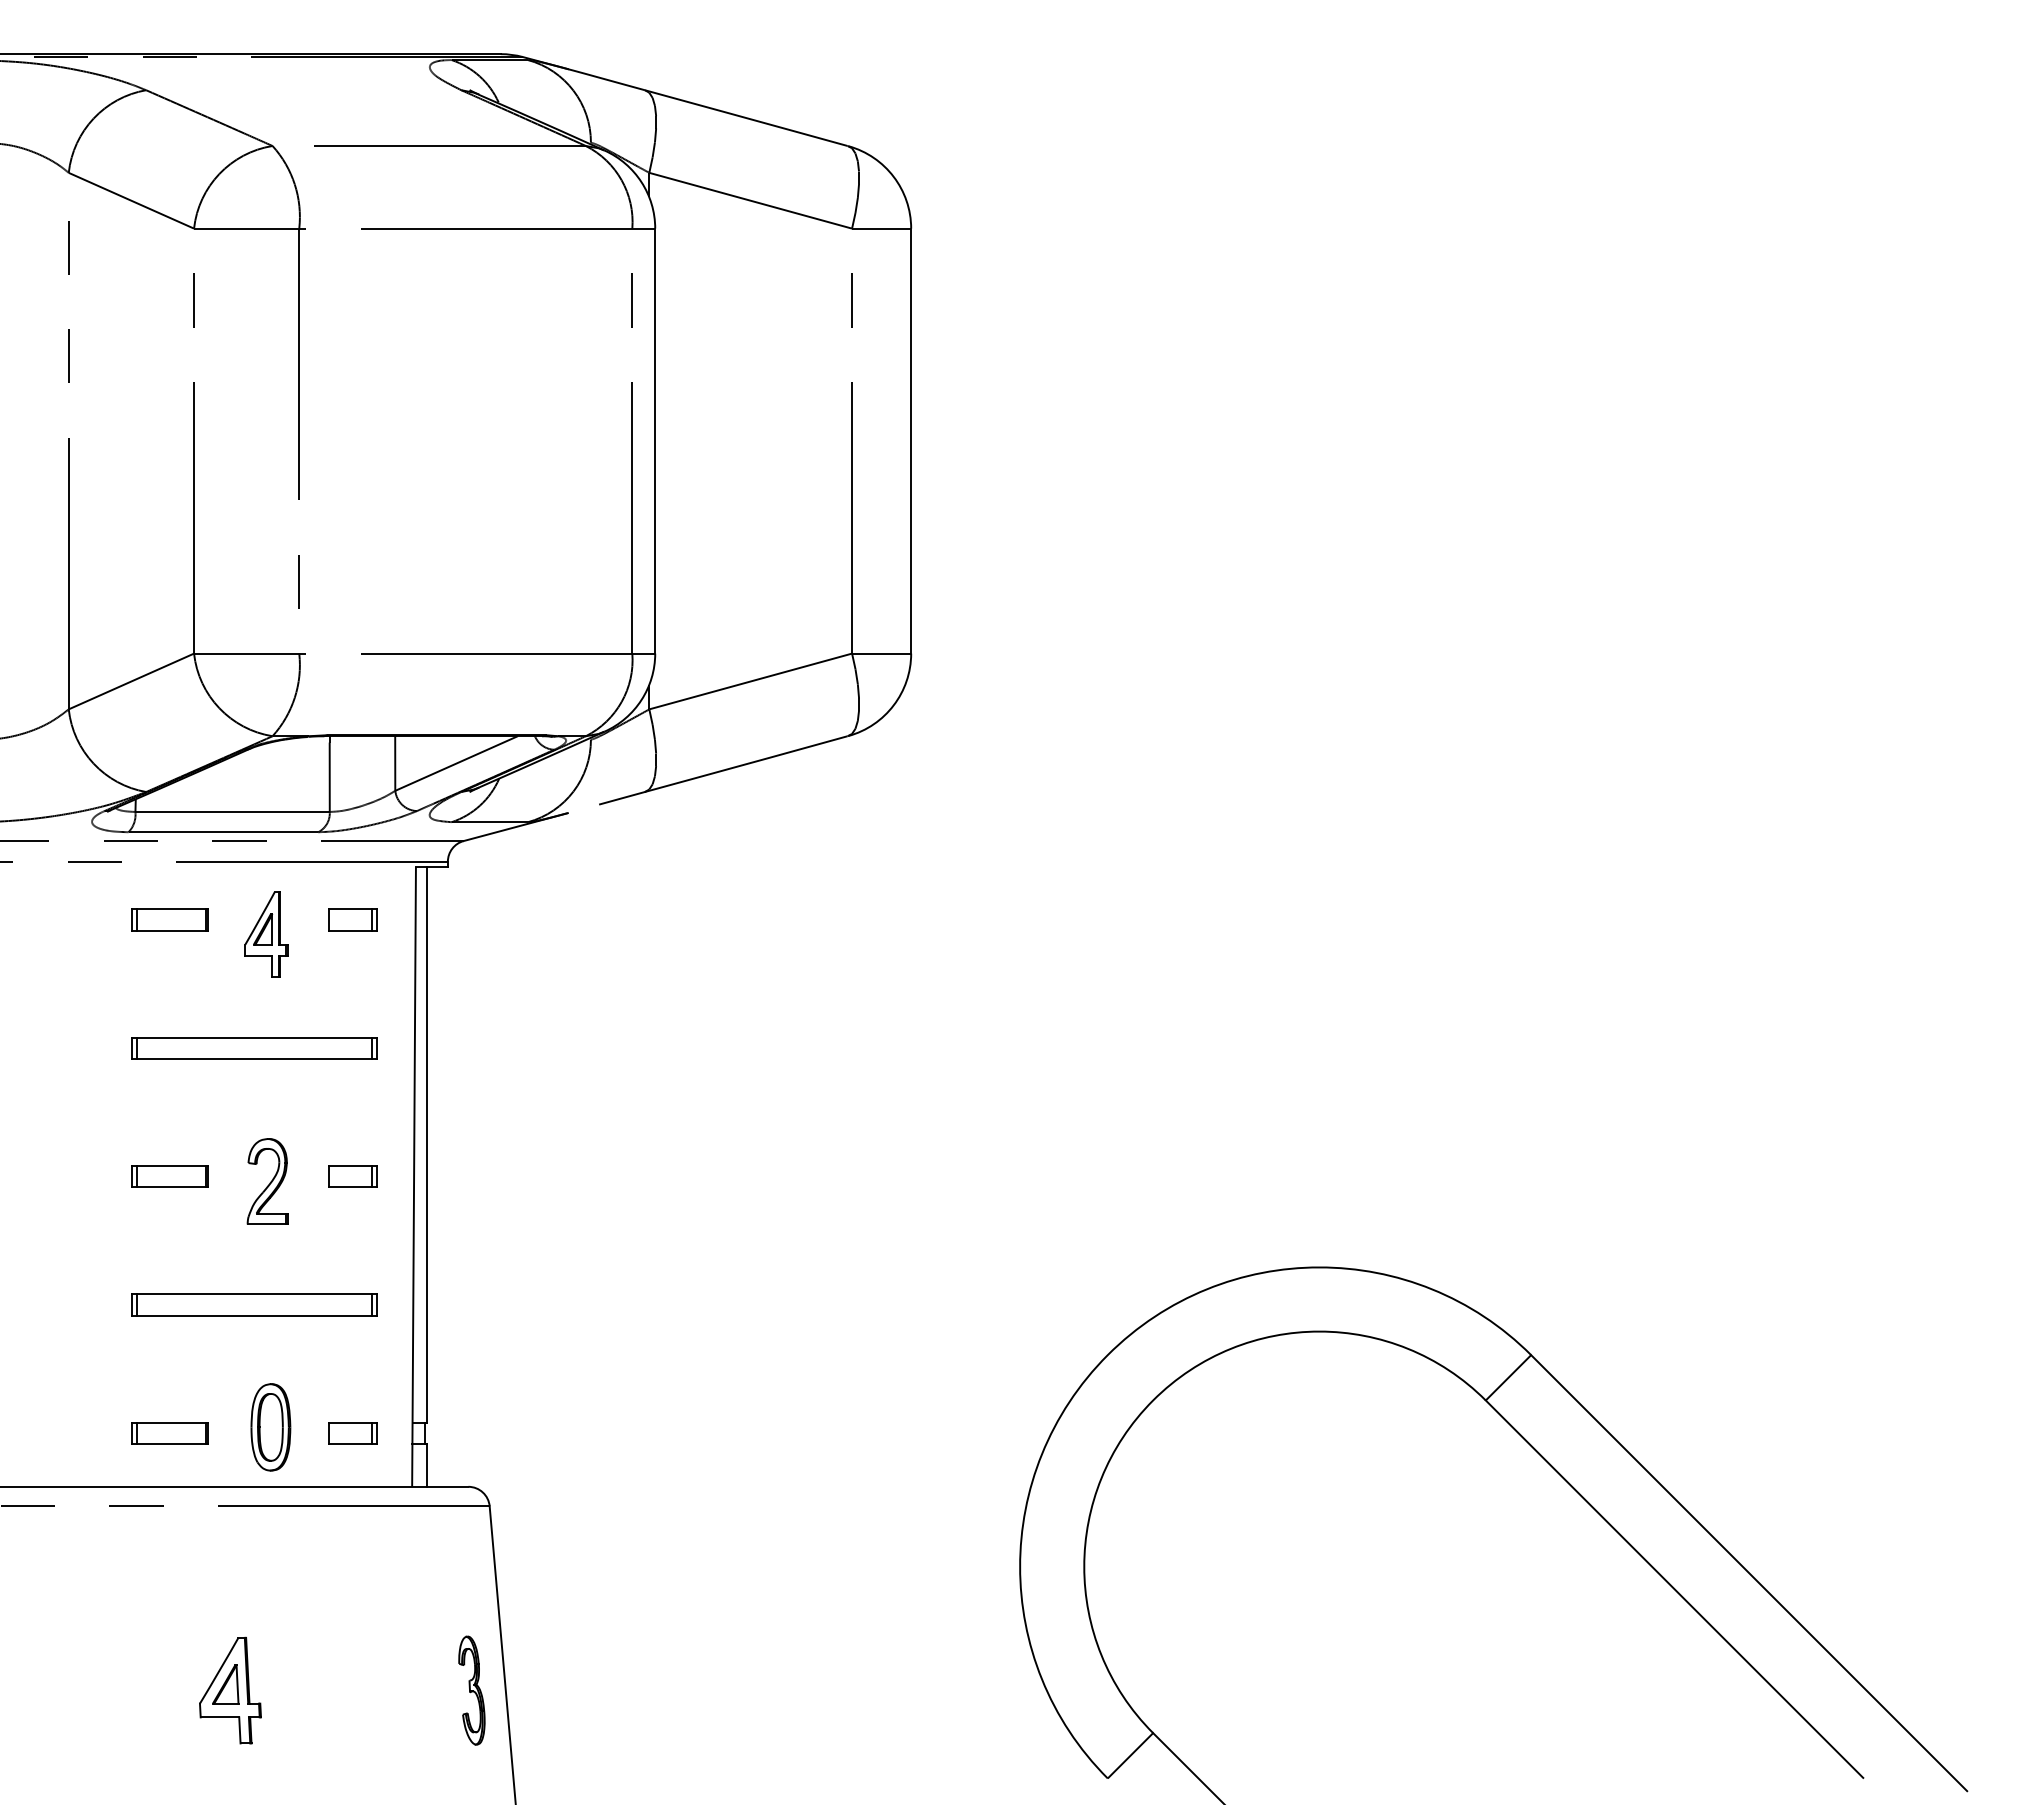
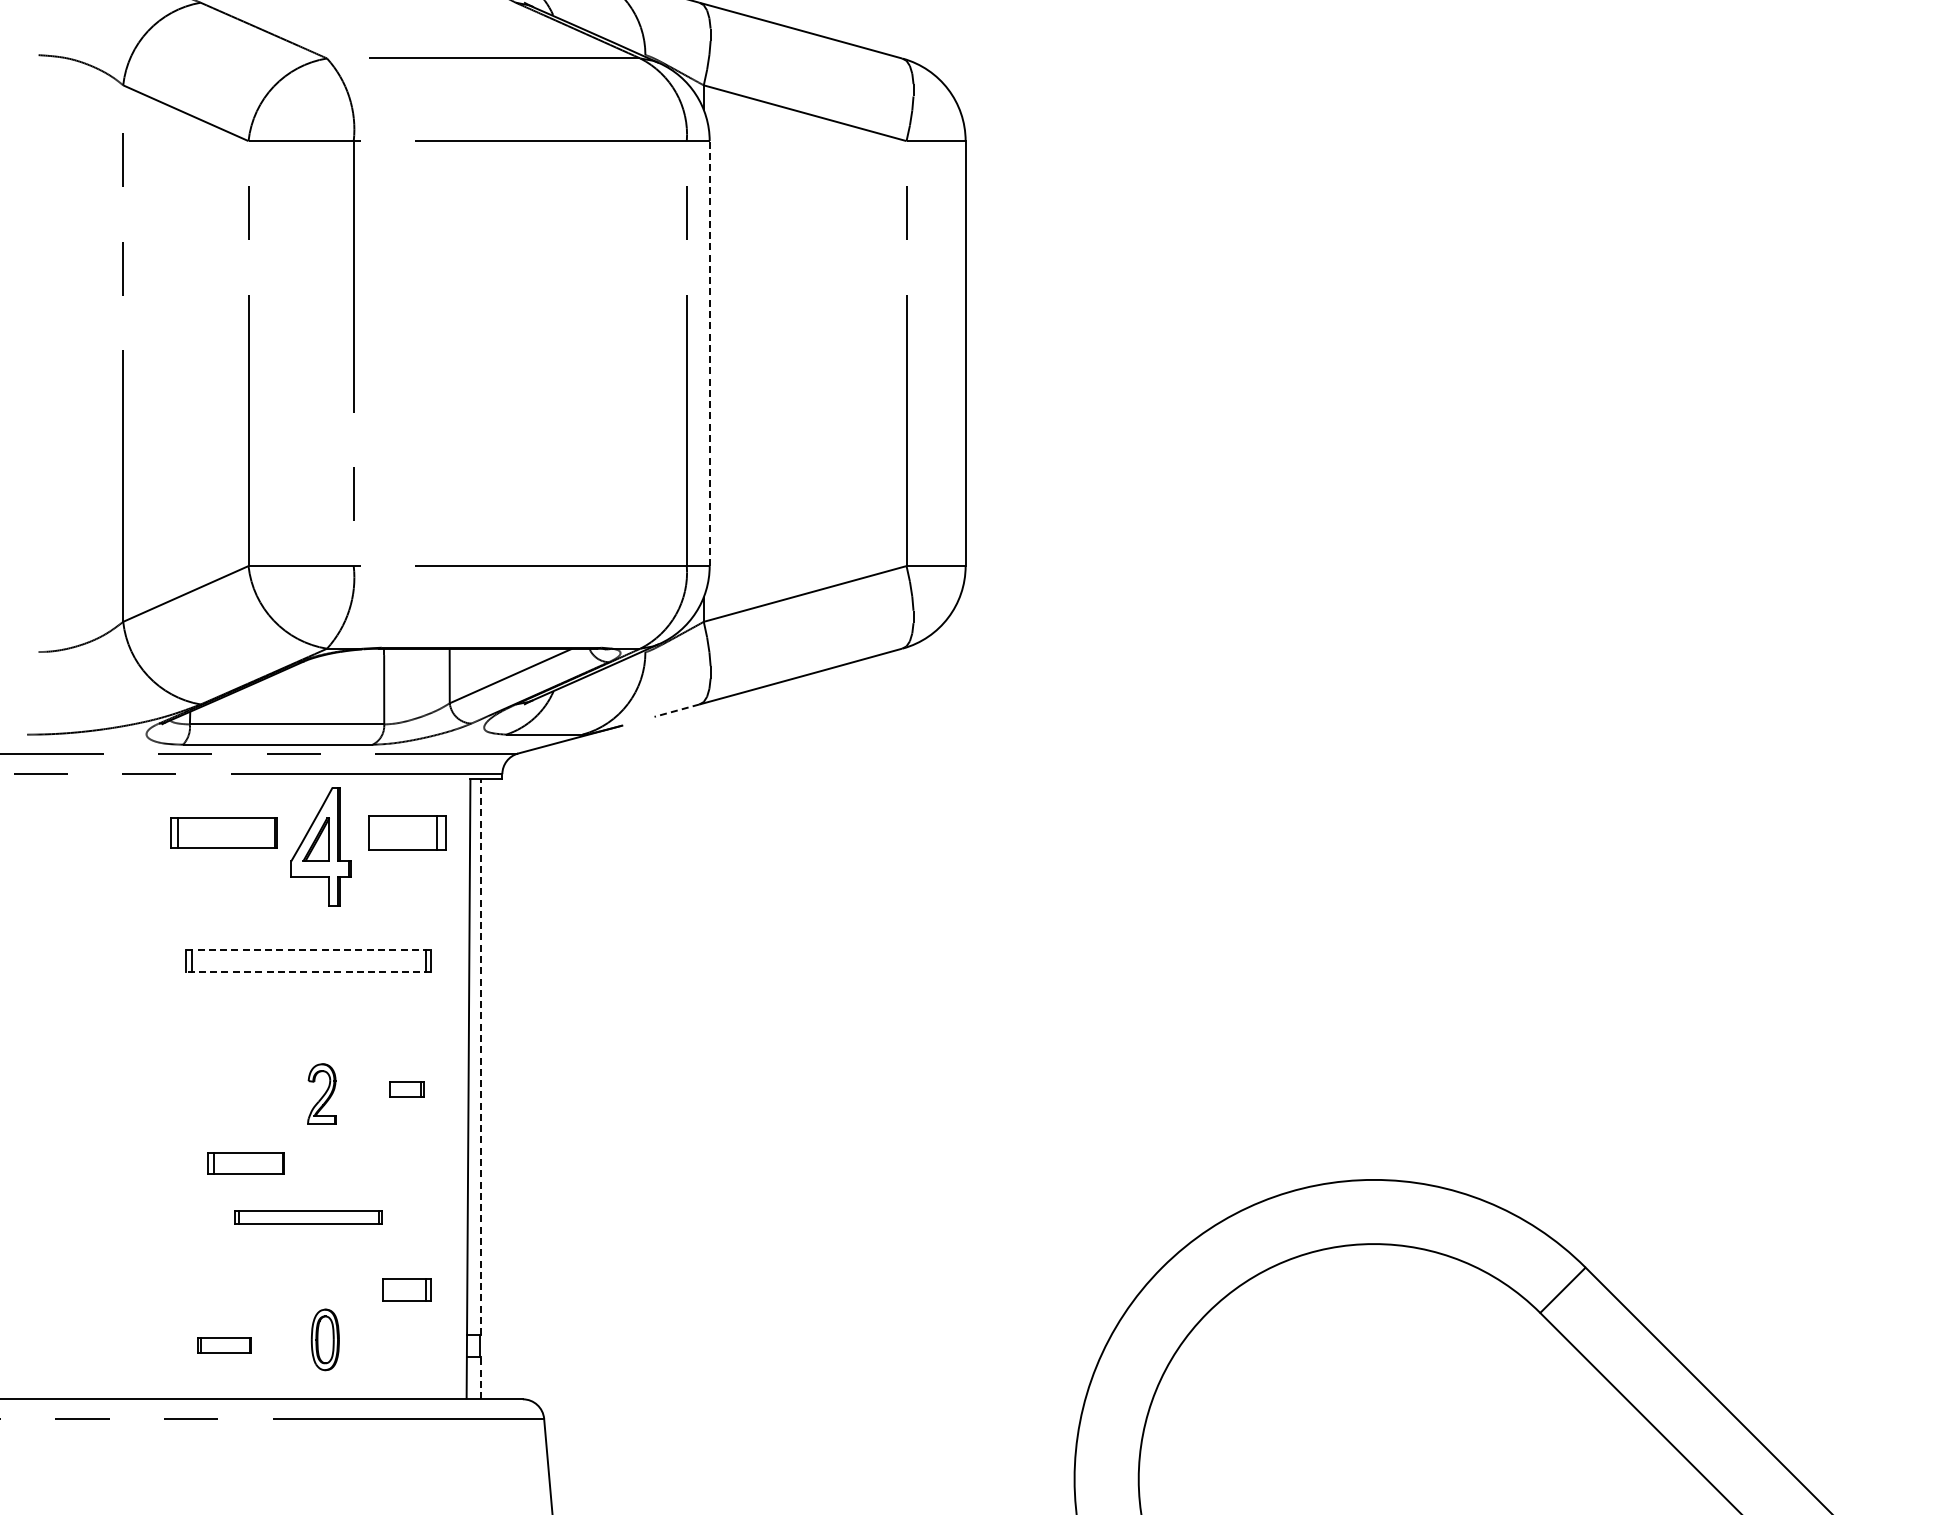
line: (655, 440) -> (709, 352), solid -> dashed
line: (622, 798) -> (676, 710), solid -> dashed
part: (169, 919) -> (223, 831), size x1.4
part: (352, 919) -> (406, 831), size x1.6
part: (266, 934) -> (320, 846), size x1.4
line: (254, 1037) -> (308, 949), solid -> dashed
line: (254, 1059) -> (308, 971), solid -> dashed
line: (426, 1144) -> (480, 1056), solid -> dashed
part: (169, 1176) -> (245, 1162), moved
part: (352, 1176) -> (406, 1088), size x0.7
part: (267, 1181) -> (321, 1093), size x0.7
part: (254, 1304) -> (308, 1216), size x0.6
part: (270, 1427) -> (324, 1339), size x0.7
part: (169, 1433) -> (223, 1345), size x0.7
part: (352, 1433) -> (406, 1289), moved
line: (426, 1464) -> (480, 1376), solid -> dashed

